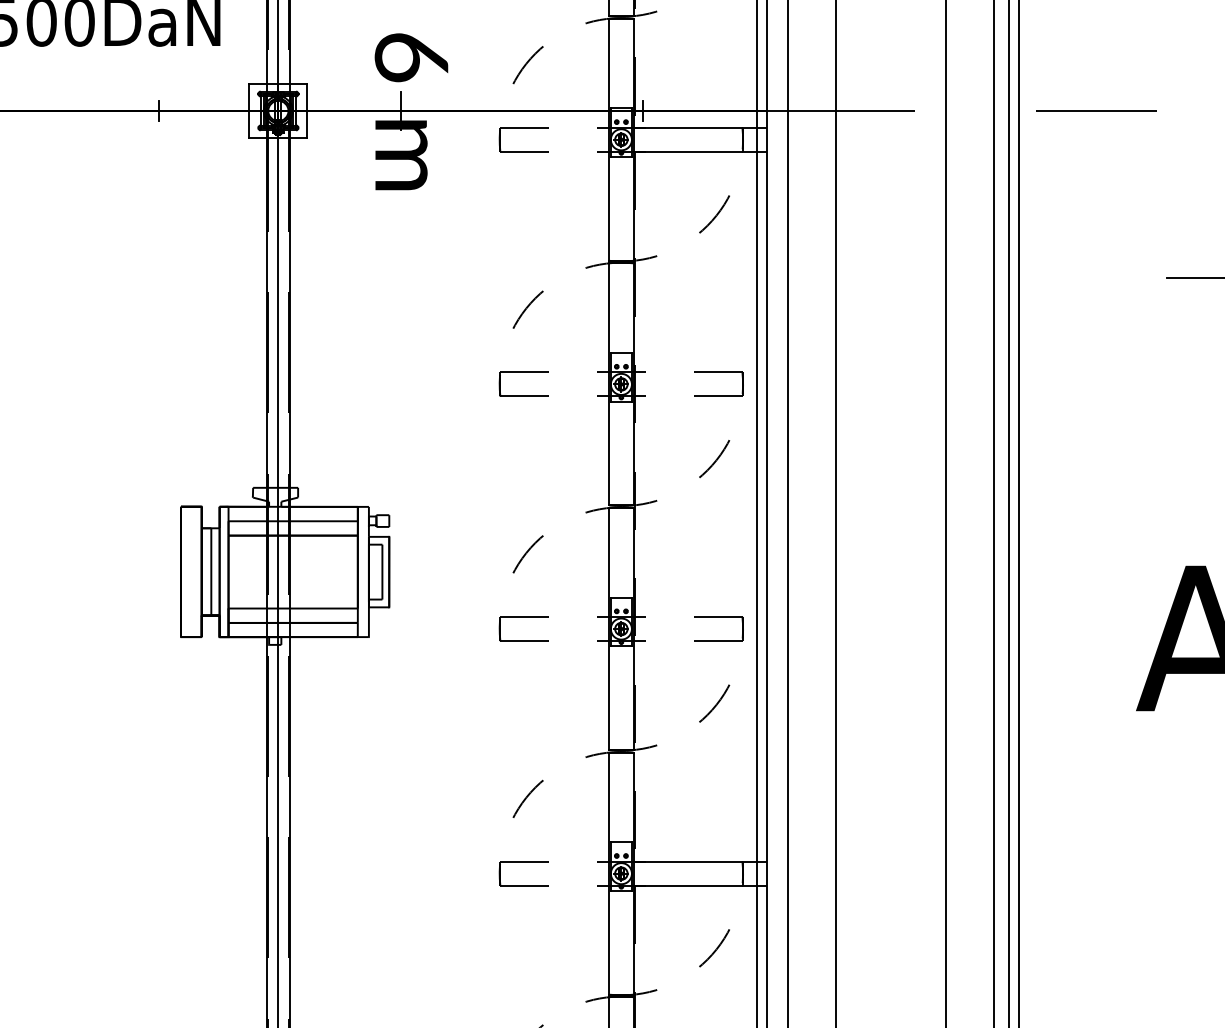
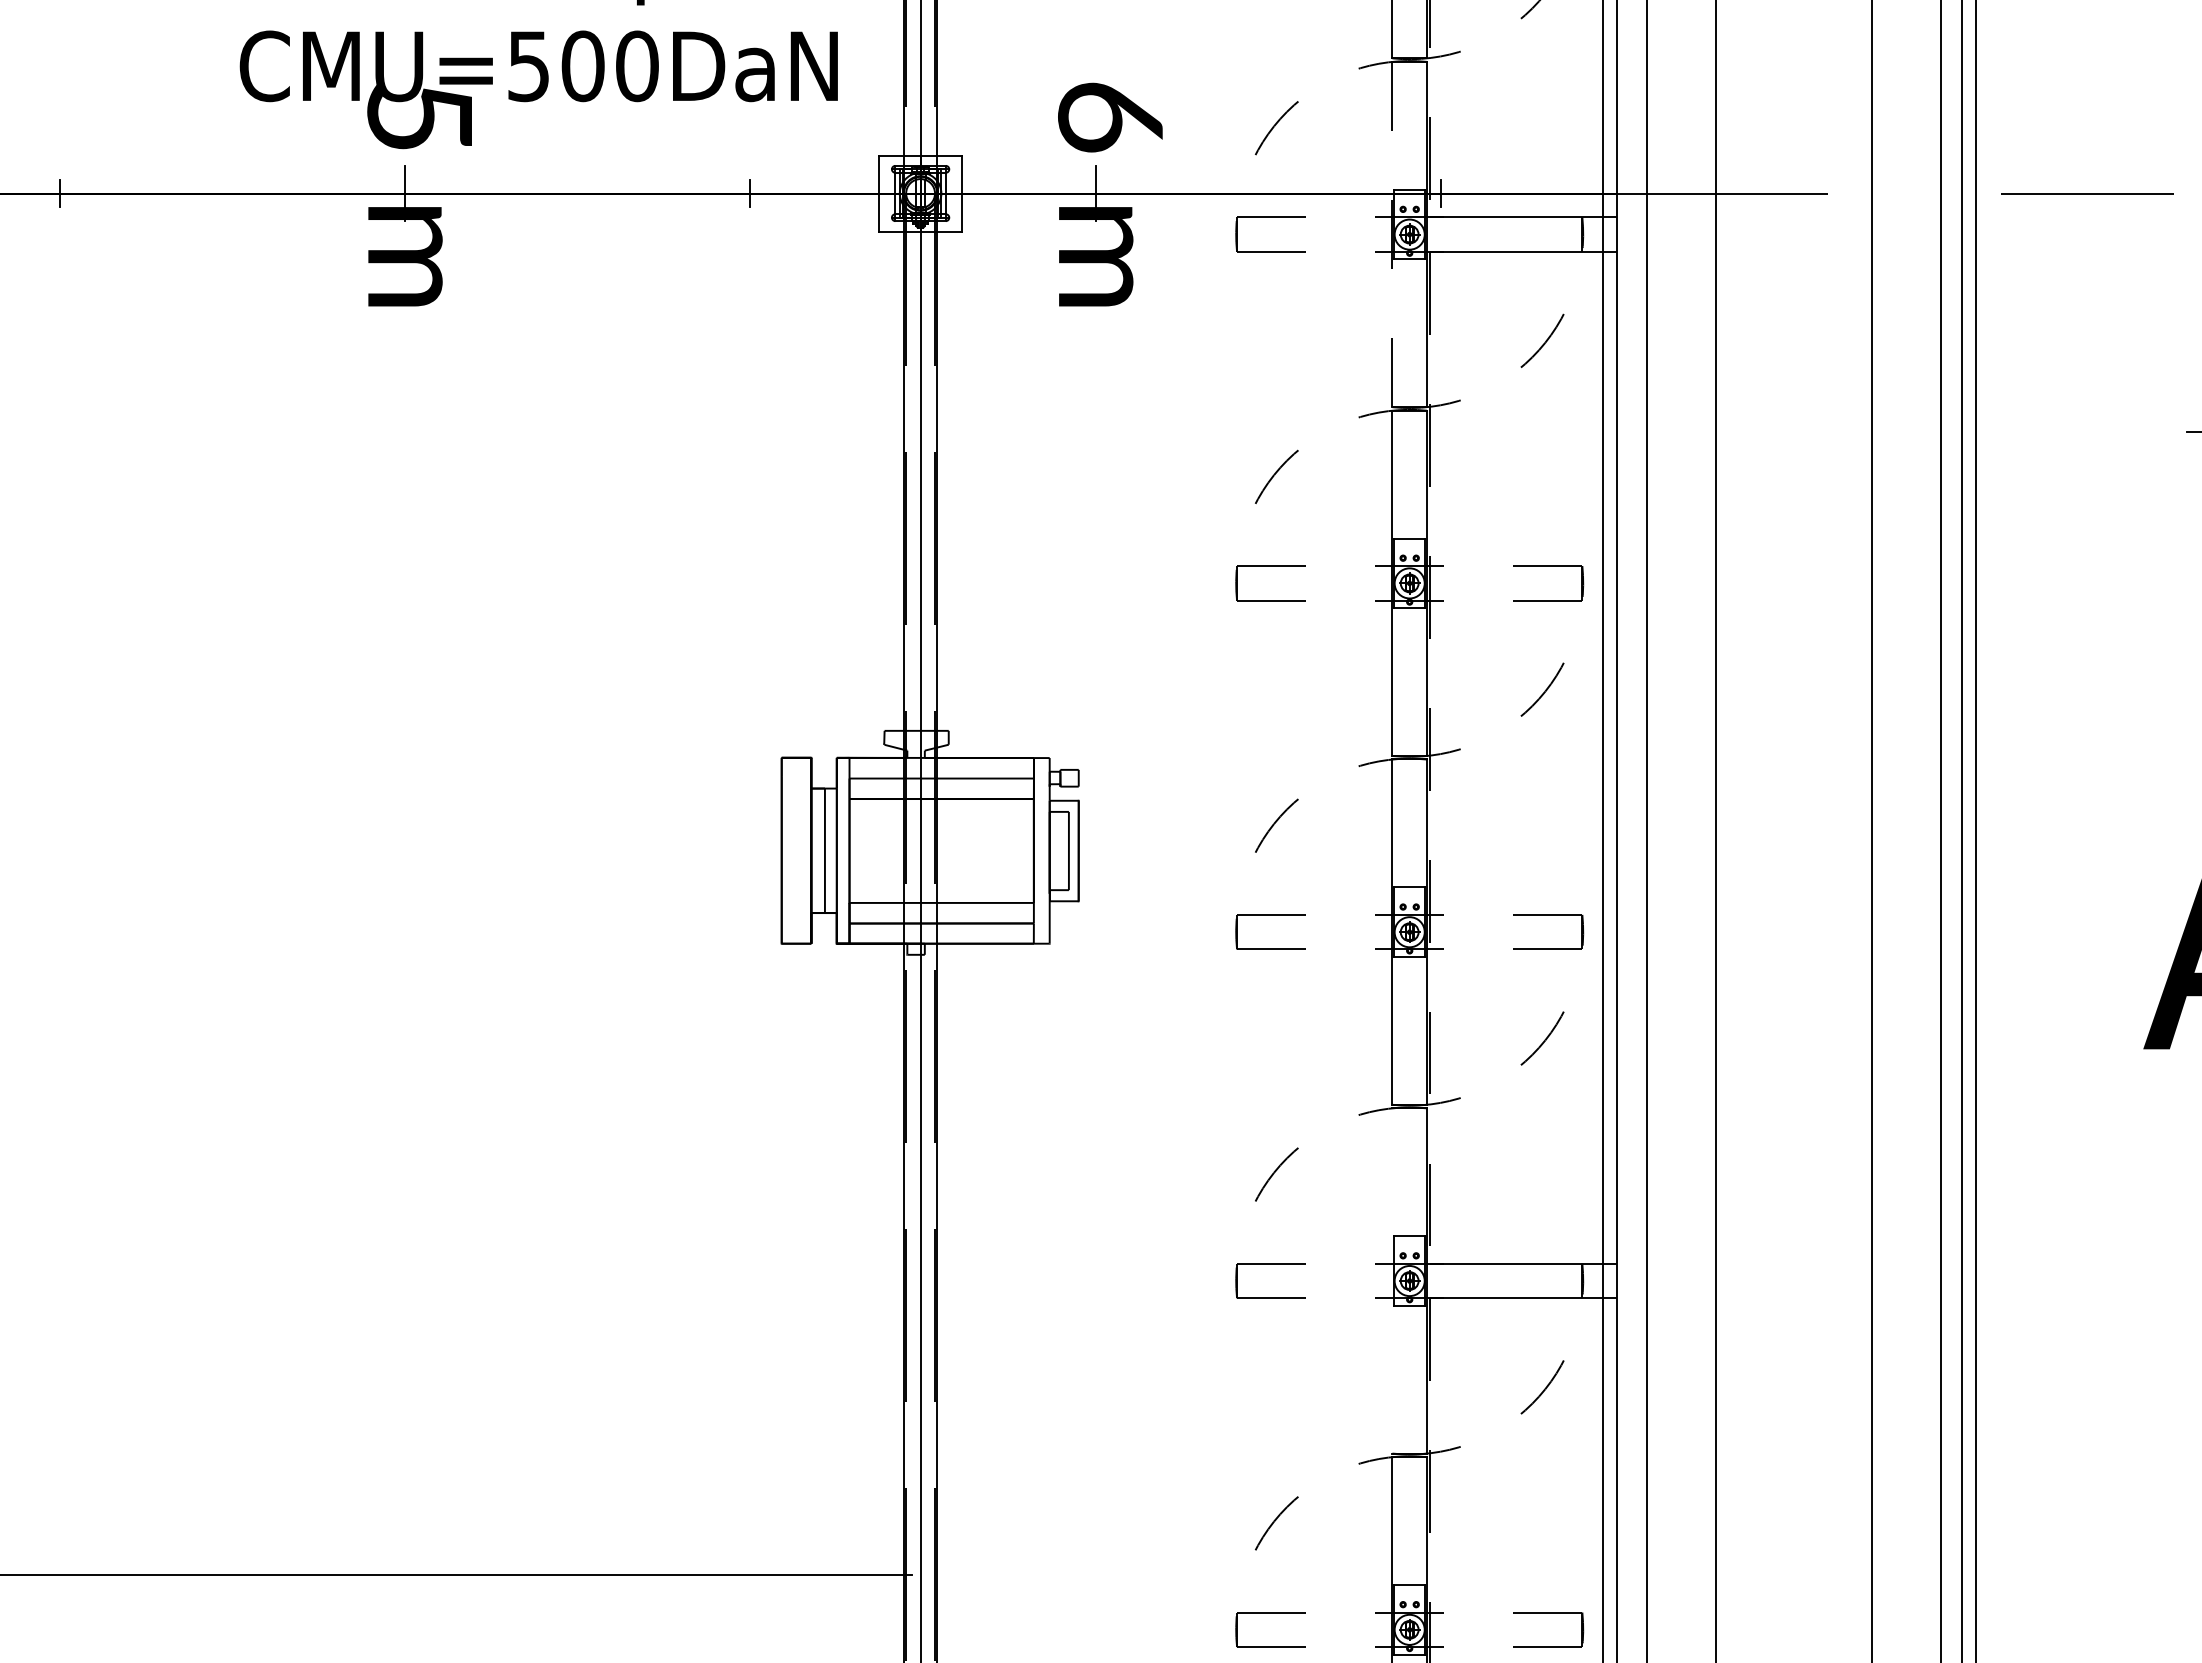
line: (609, 139) -> (1392, 234), solid -> dashed
line: (609, 873) -> (1392, 1280), removed

